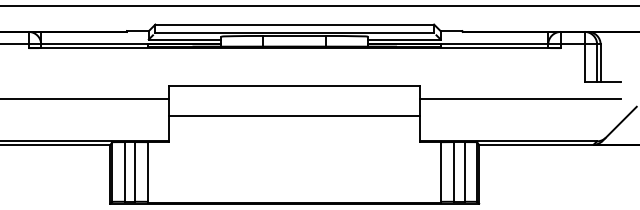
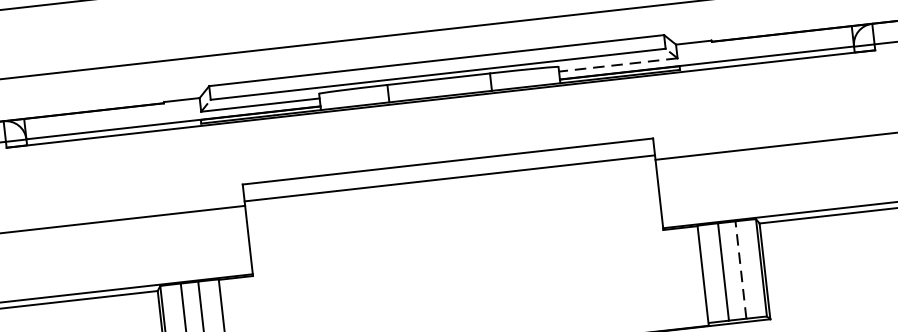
line: (403, 39) -> (616, 65), solid -> dashed
line: (294, 115) -> (449, 178), moved
line: (464, 171) -> (740, 269), solid -> dashed

